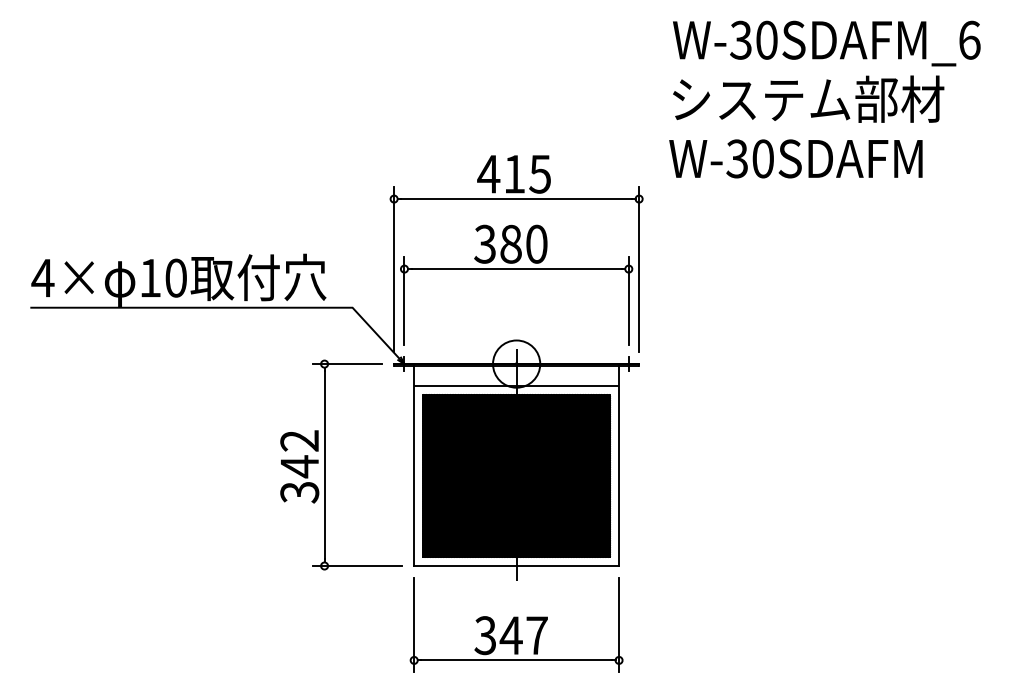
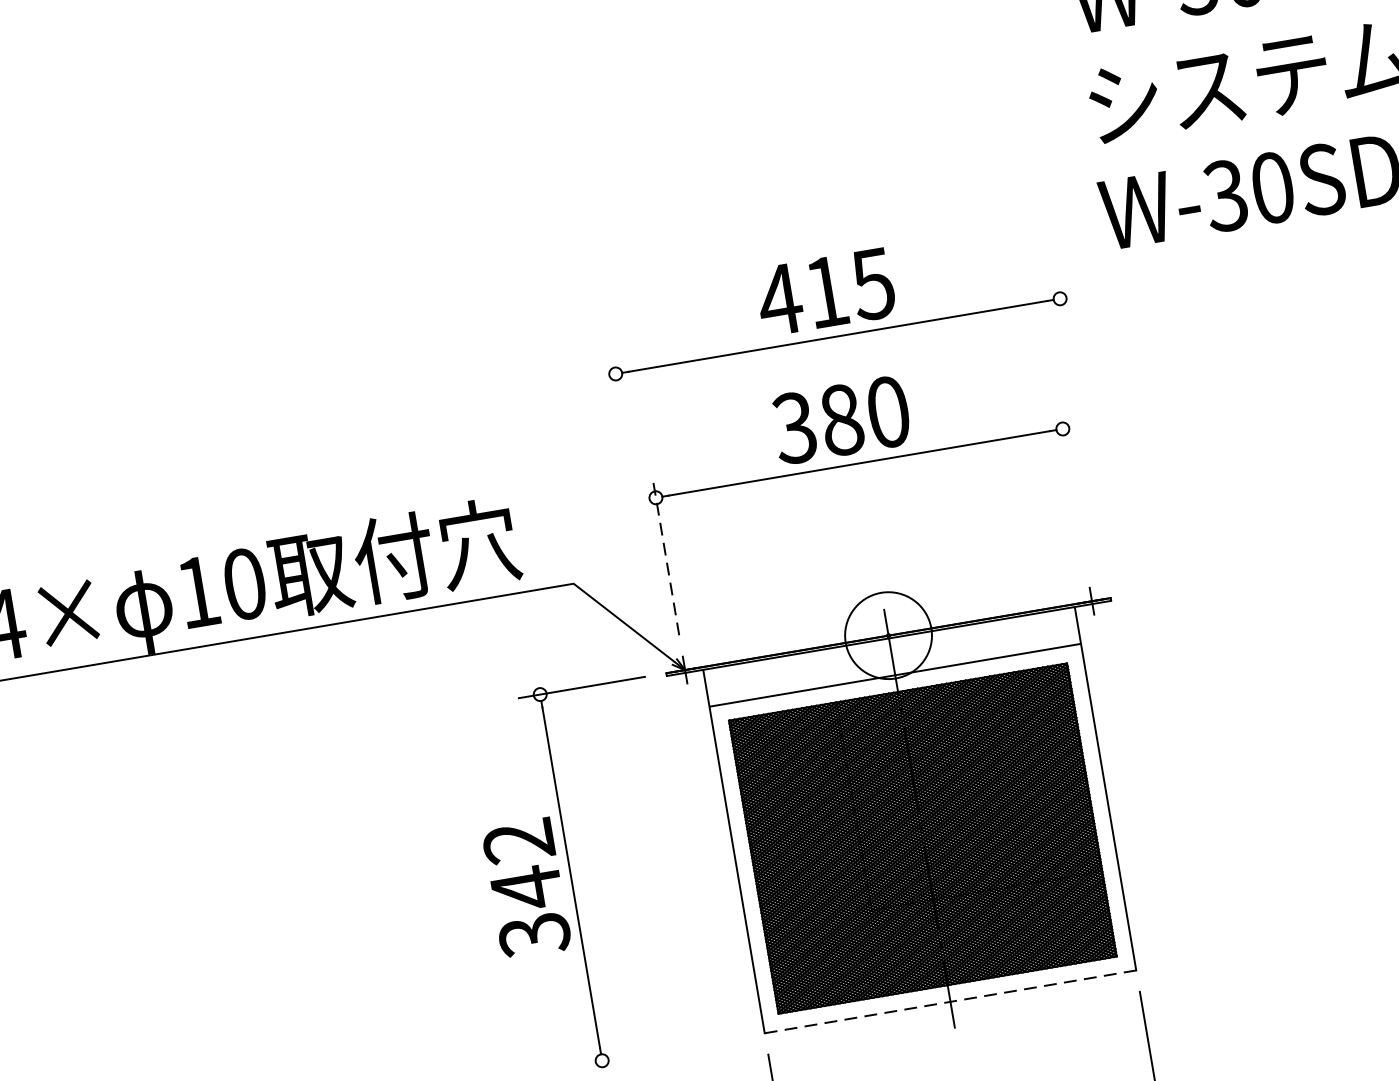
line: (394, 269) -> (638, 501), removed
line: (639, 269) -> (1082, 426), removed
line: (628, 300) -> (1071, 485), removed
line: (404, 301) -> (665, 556), solid -> dashed
line: (357, 566) -> (662, 1051), removed
line: (517, 566) -> (952, 1002), solid -> dashed

